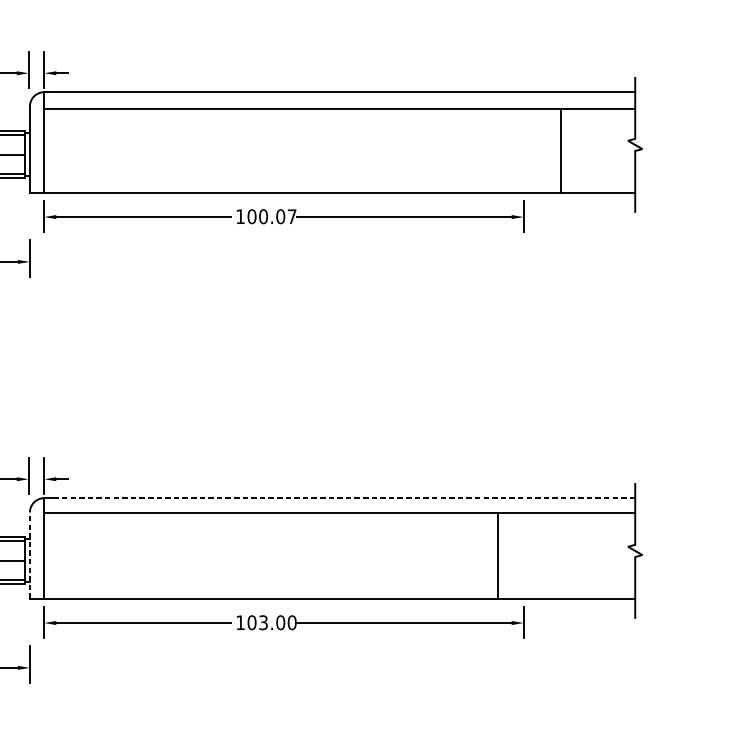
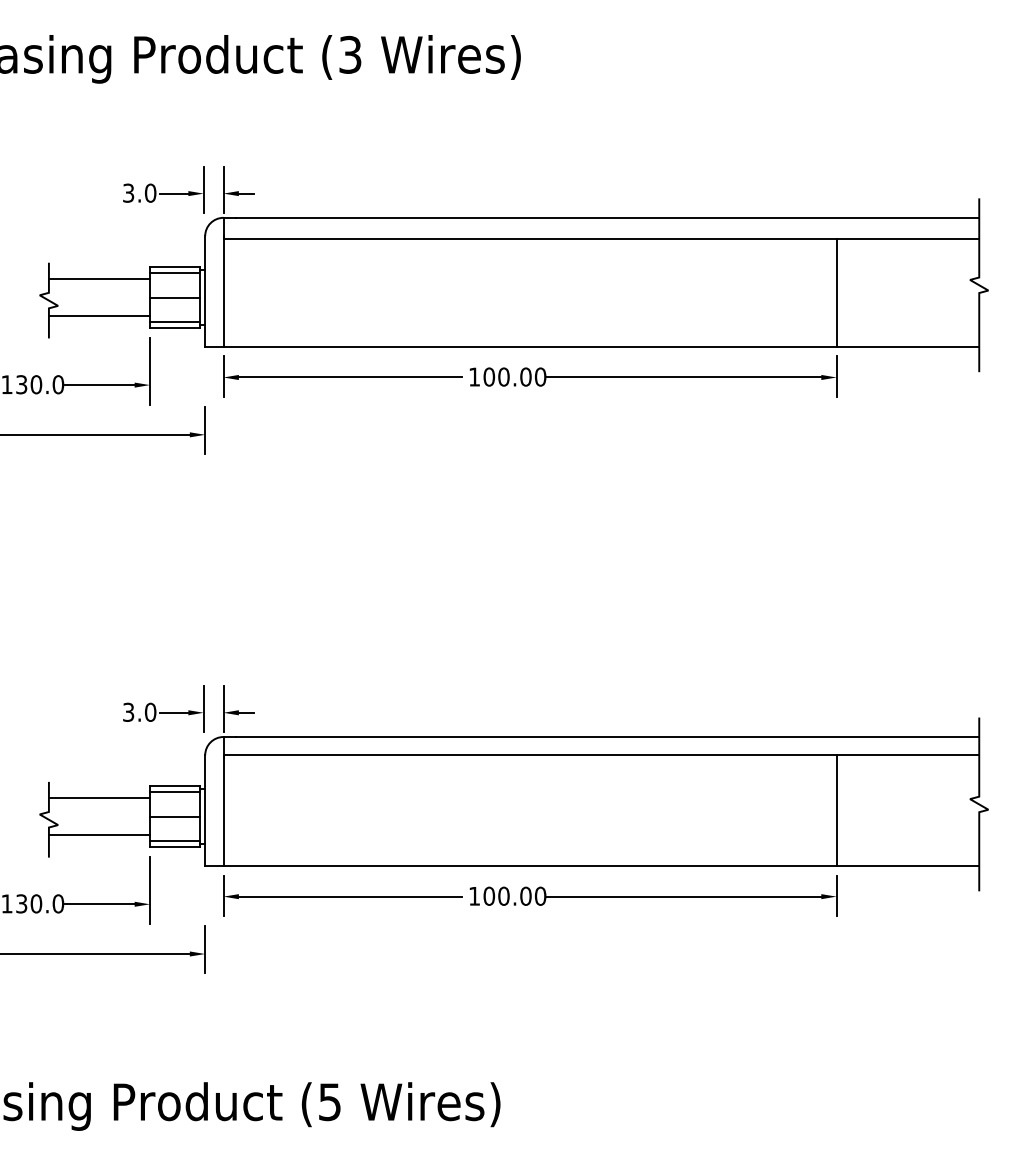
line: (561, 150) -> (836, 292), moved
text: (292, 216) -> (540, 376), 100.07 -> 100.00
line: (344, 498) -> (607, 737), dashed -> solid
line: (30, 555) -> (205, 810), dashed -> solid
line: (497, 555) -> (836, 810), moved
text: (263, 622) -> (503, 895), 103.00 -> 100.00

